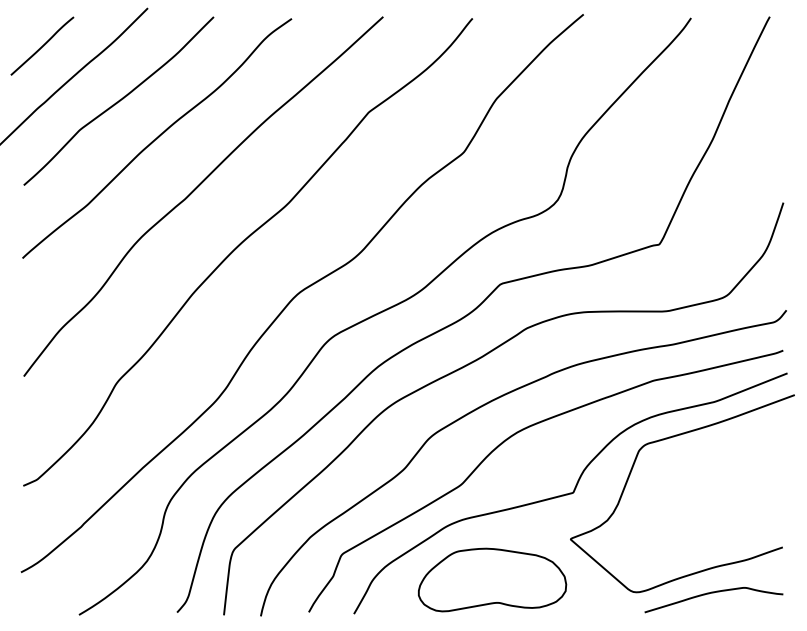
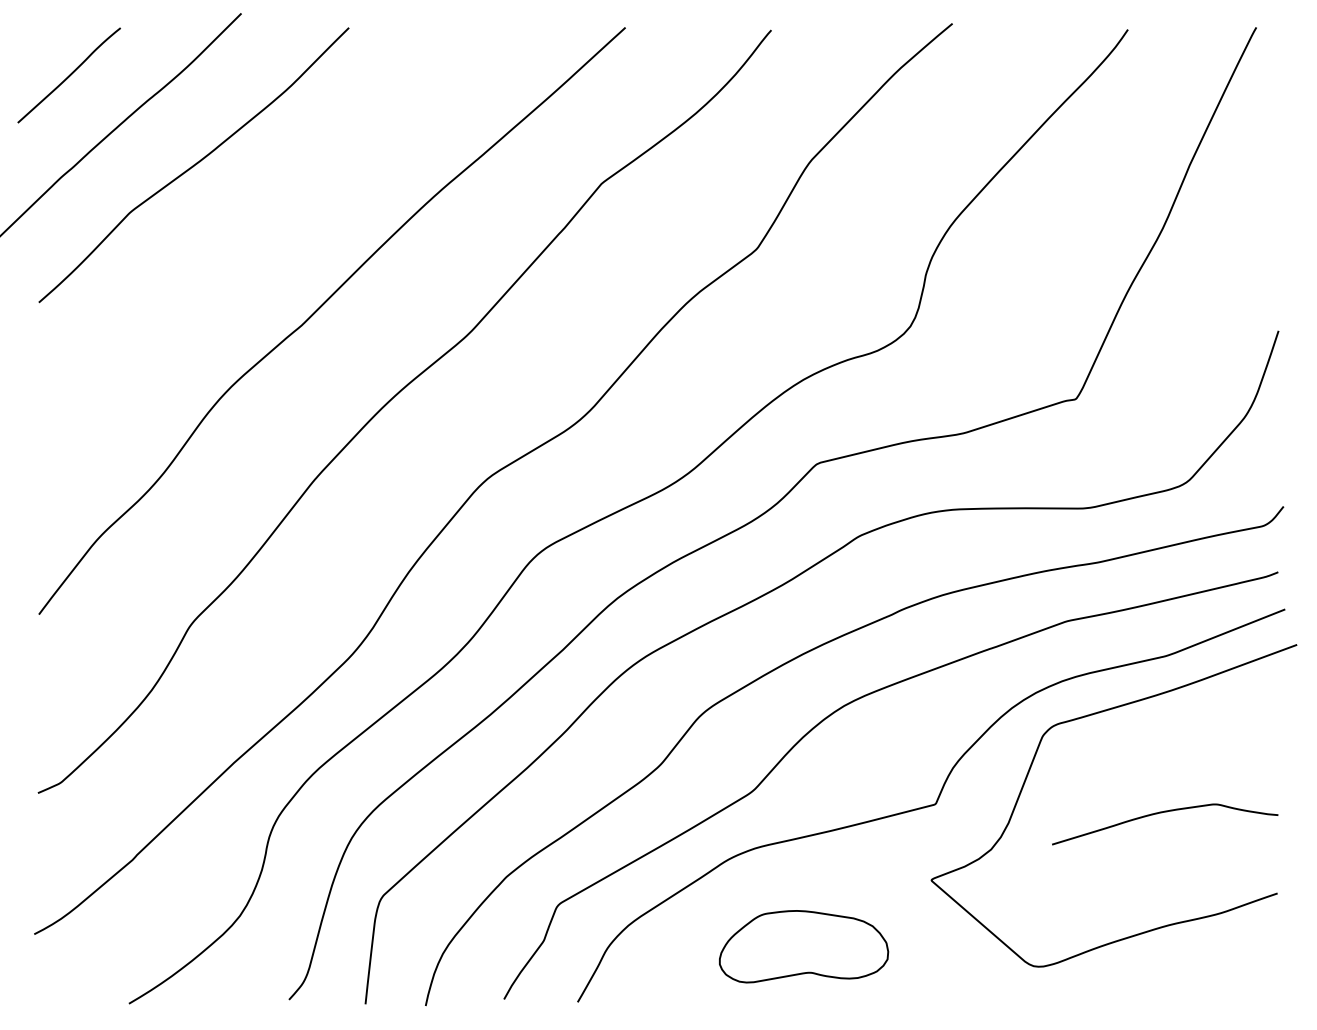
curve: (157, 138) -> (257, 226), removed
part: (492, 579) -> (803, 945), size x0.7
curve: (713, 593) -> (1164, 813), moved

